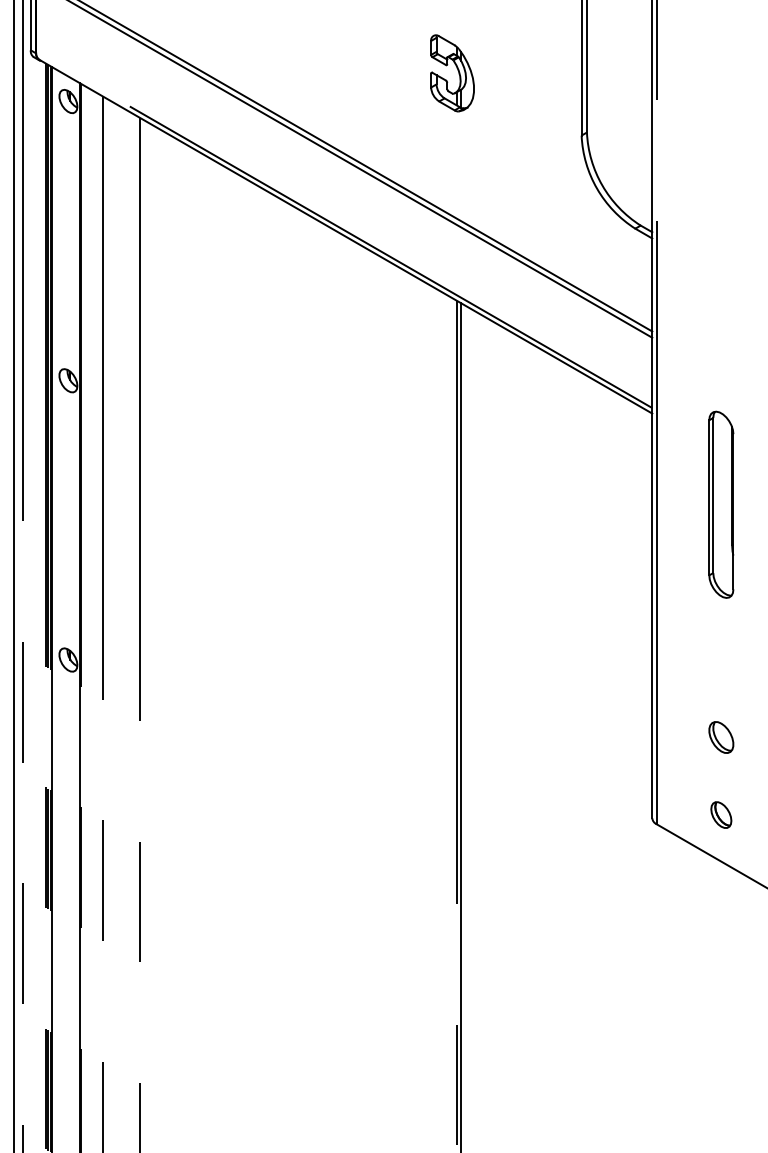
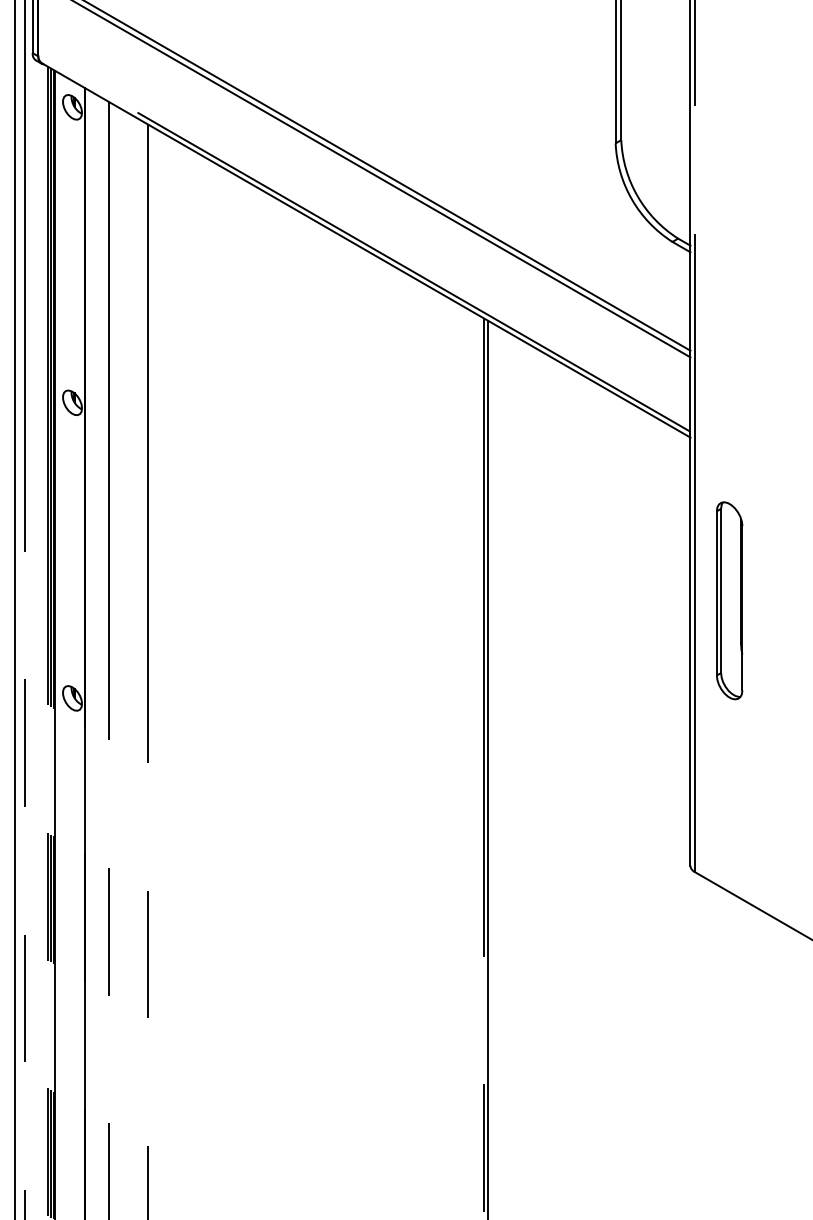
part: (452, 73) -> (478, 77), removed
part: (721, 504) -> (729, 600), moved
part: (721, 737) -> (763, 780), removed
part: (721, 814) -> (763, 861), removed

